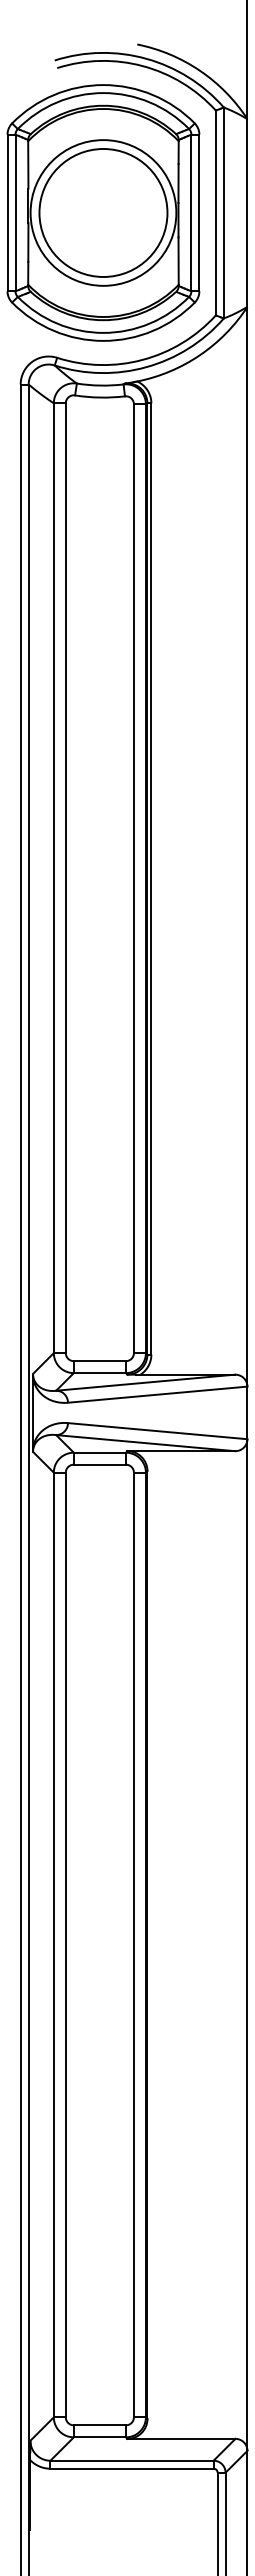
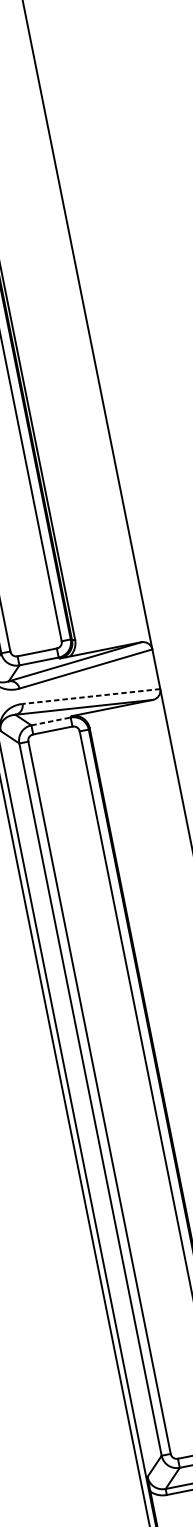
line: (157, 1431) -> (91, 696), solid -> dashed
line: (100, 1452) -> (51, 721), solid -> dashed

